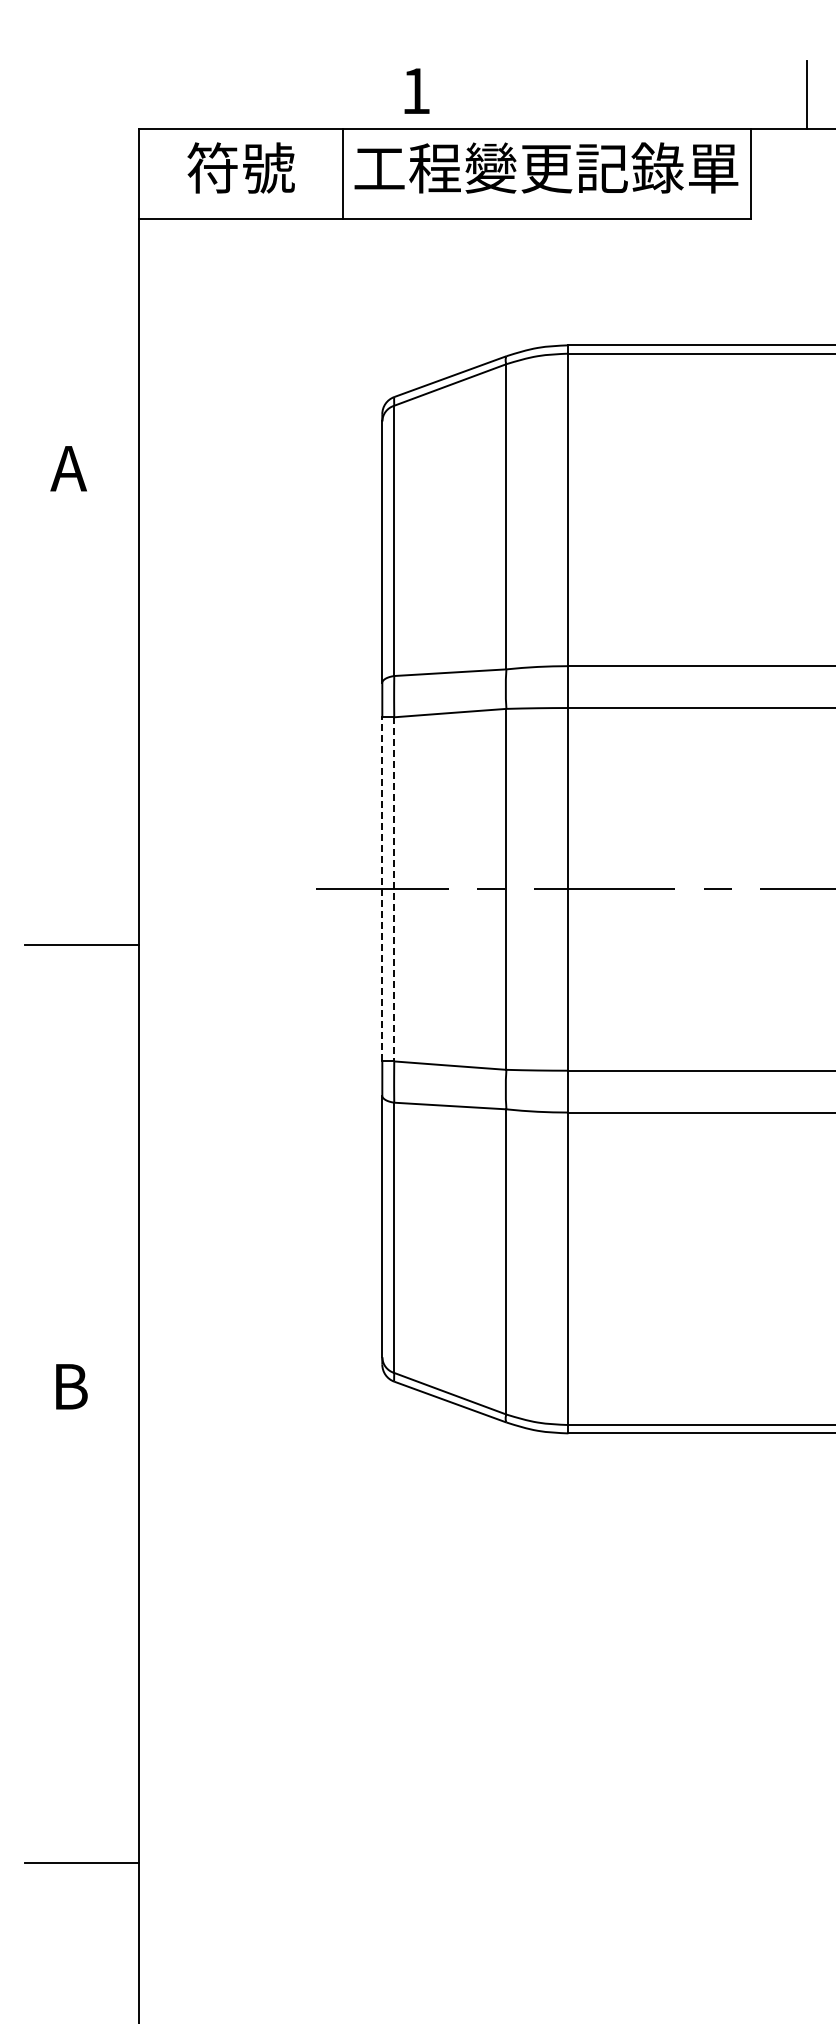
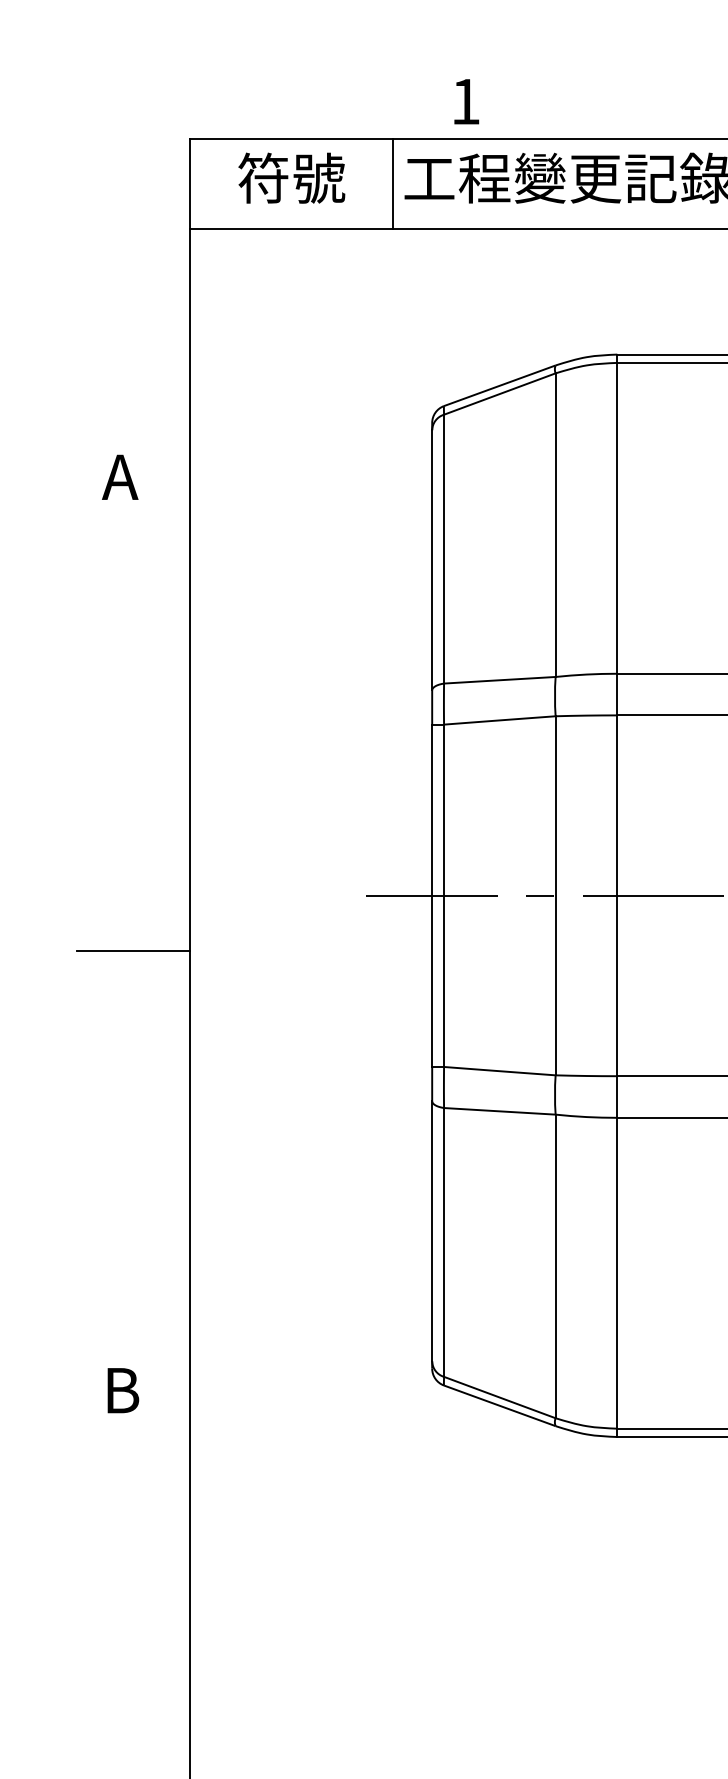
line: (382, 888) -> (432, 894), dashed -> solid
line: (394, 889) -> (444, 895), dashed -> solid

